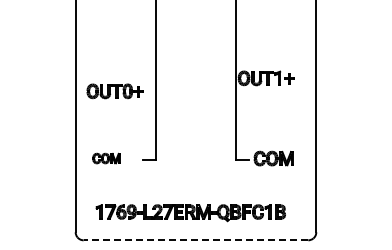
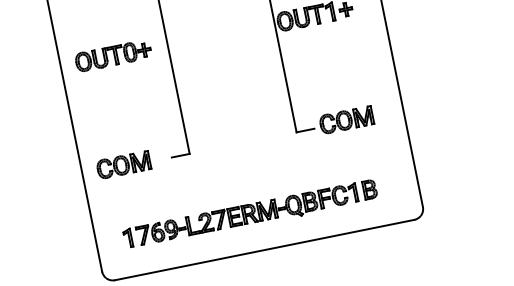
part: (114, 91) -> (112, 56), moved
part: (106, 158) -> (123, 165), size x1.43
line: (195, 240) -> (264, 250), dashed -> solid

